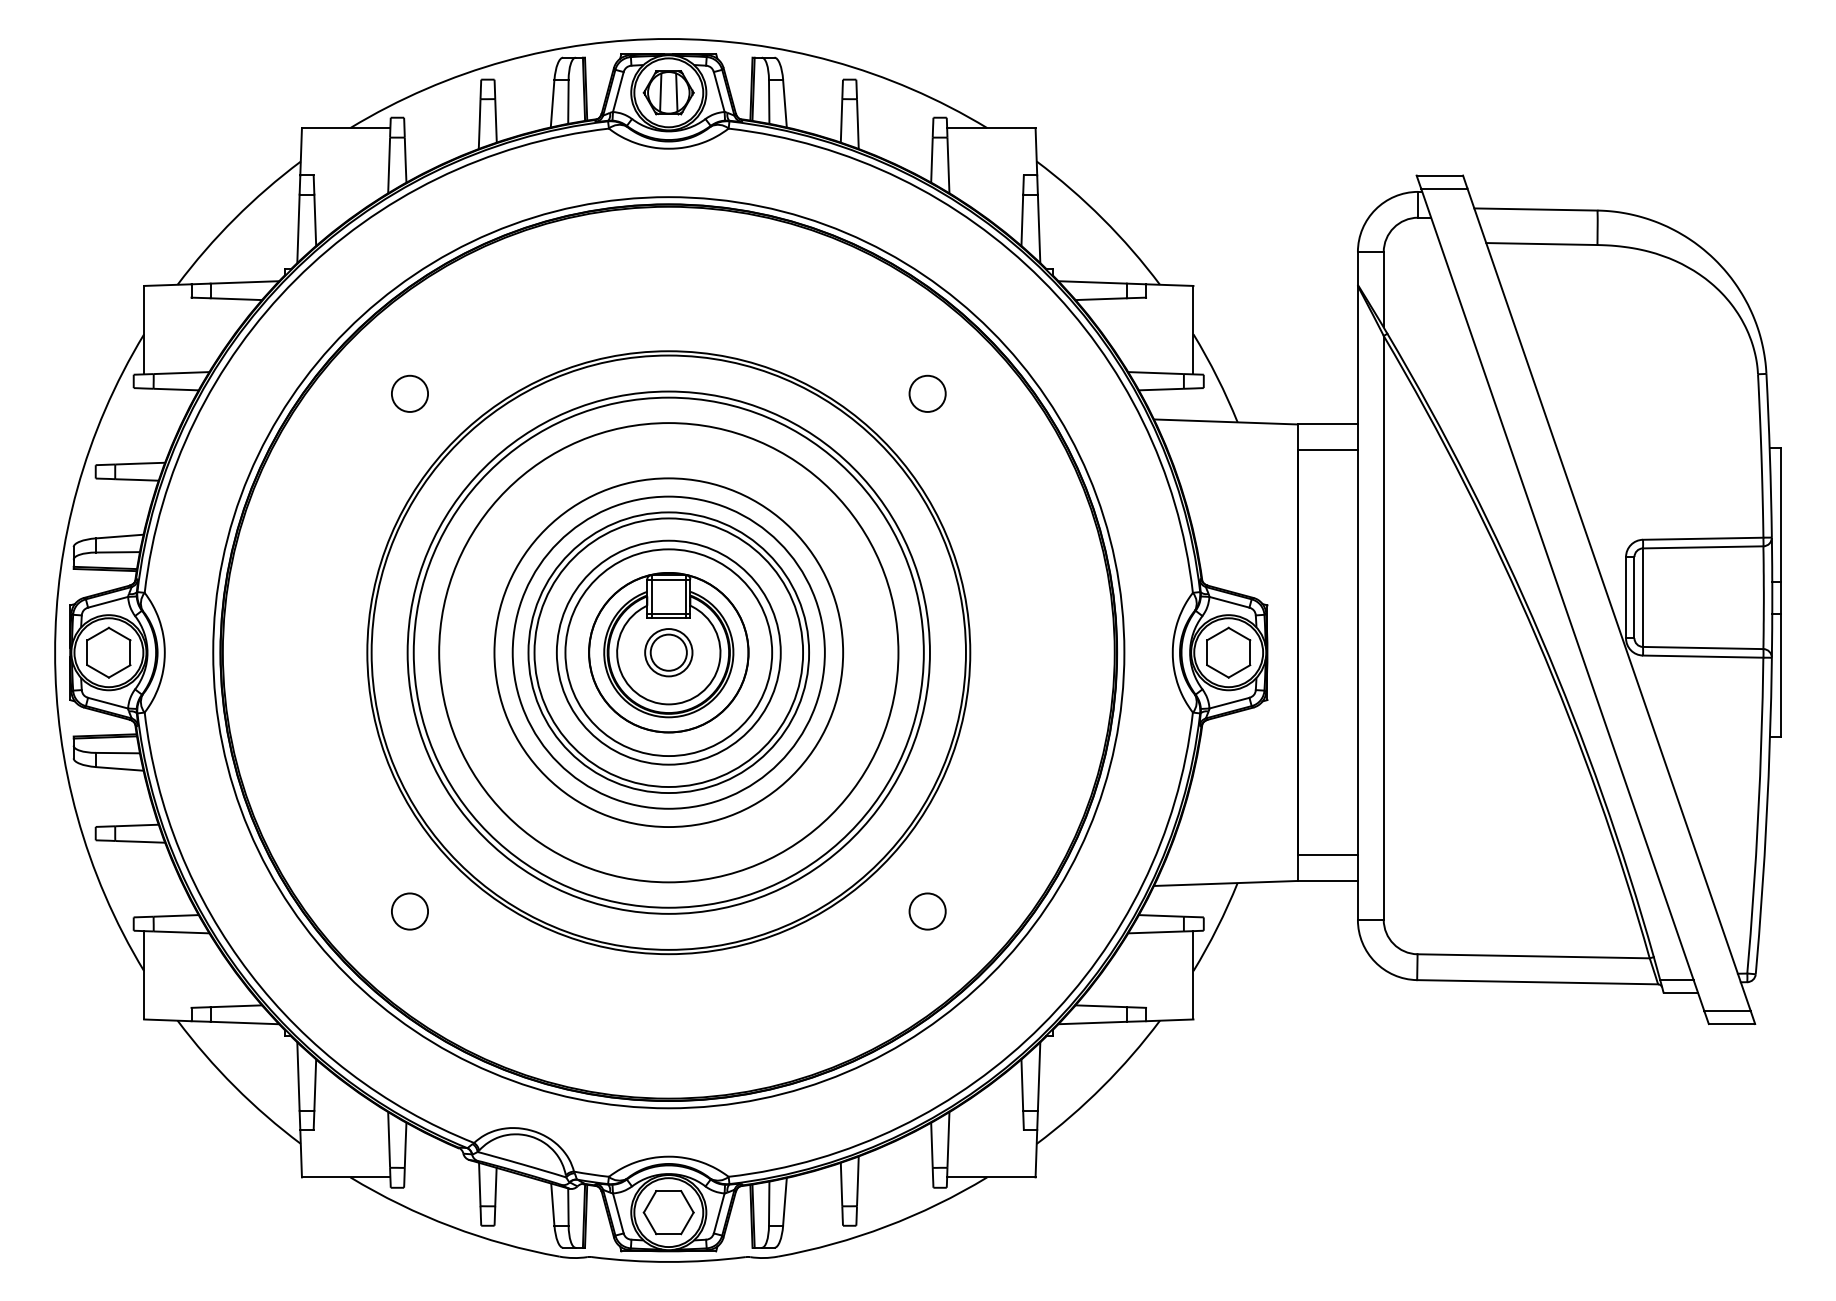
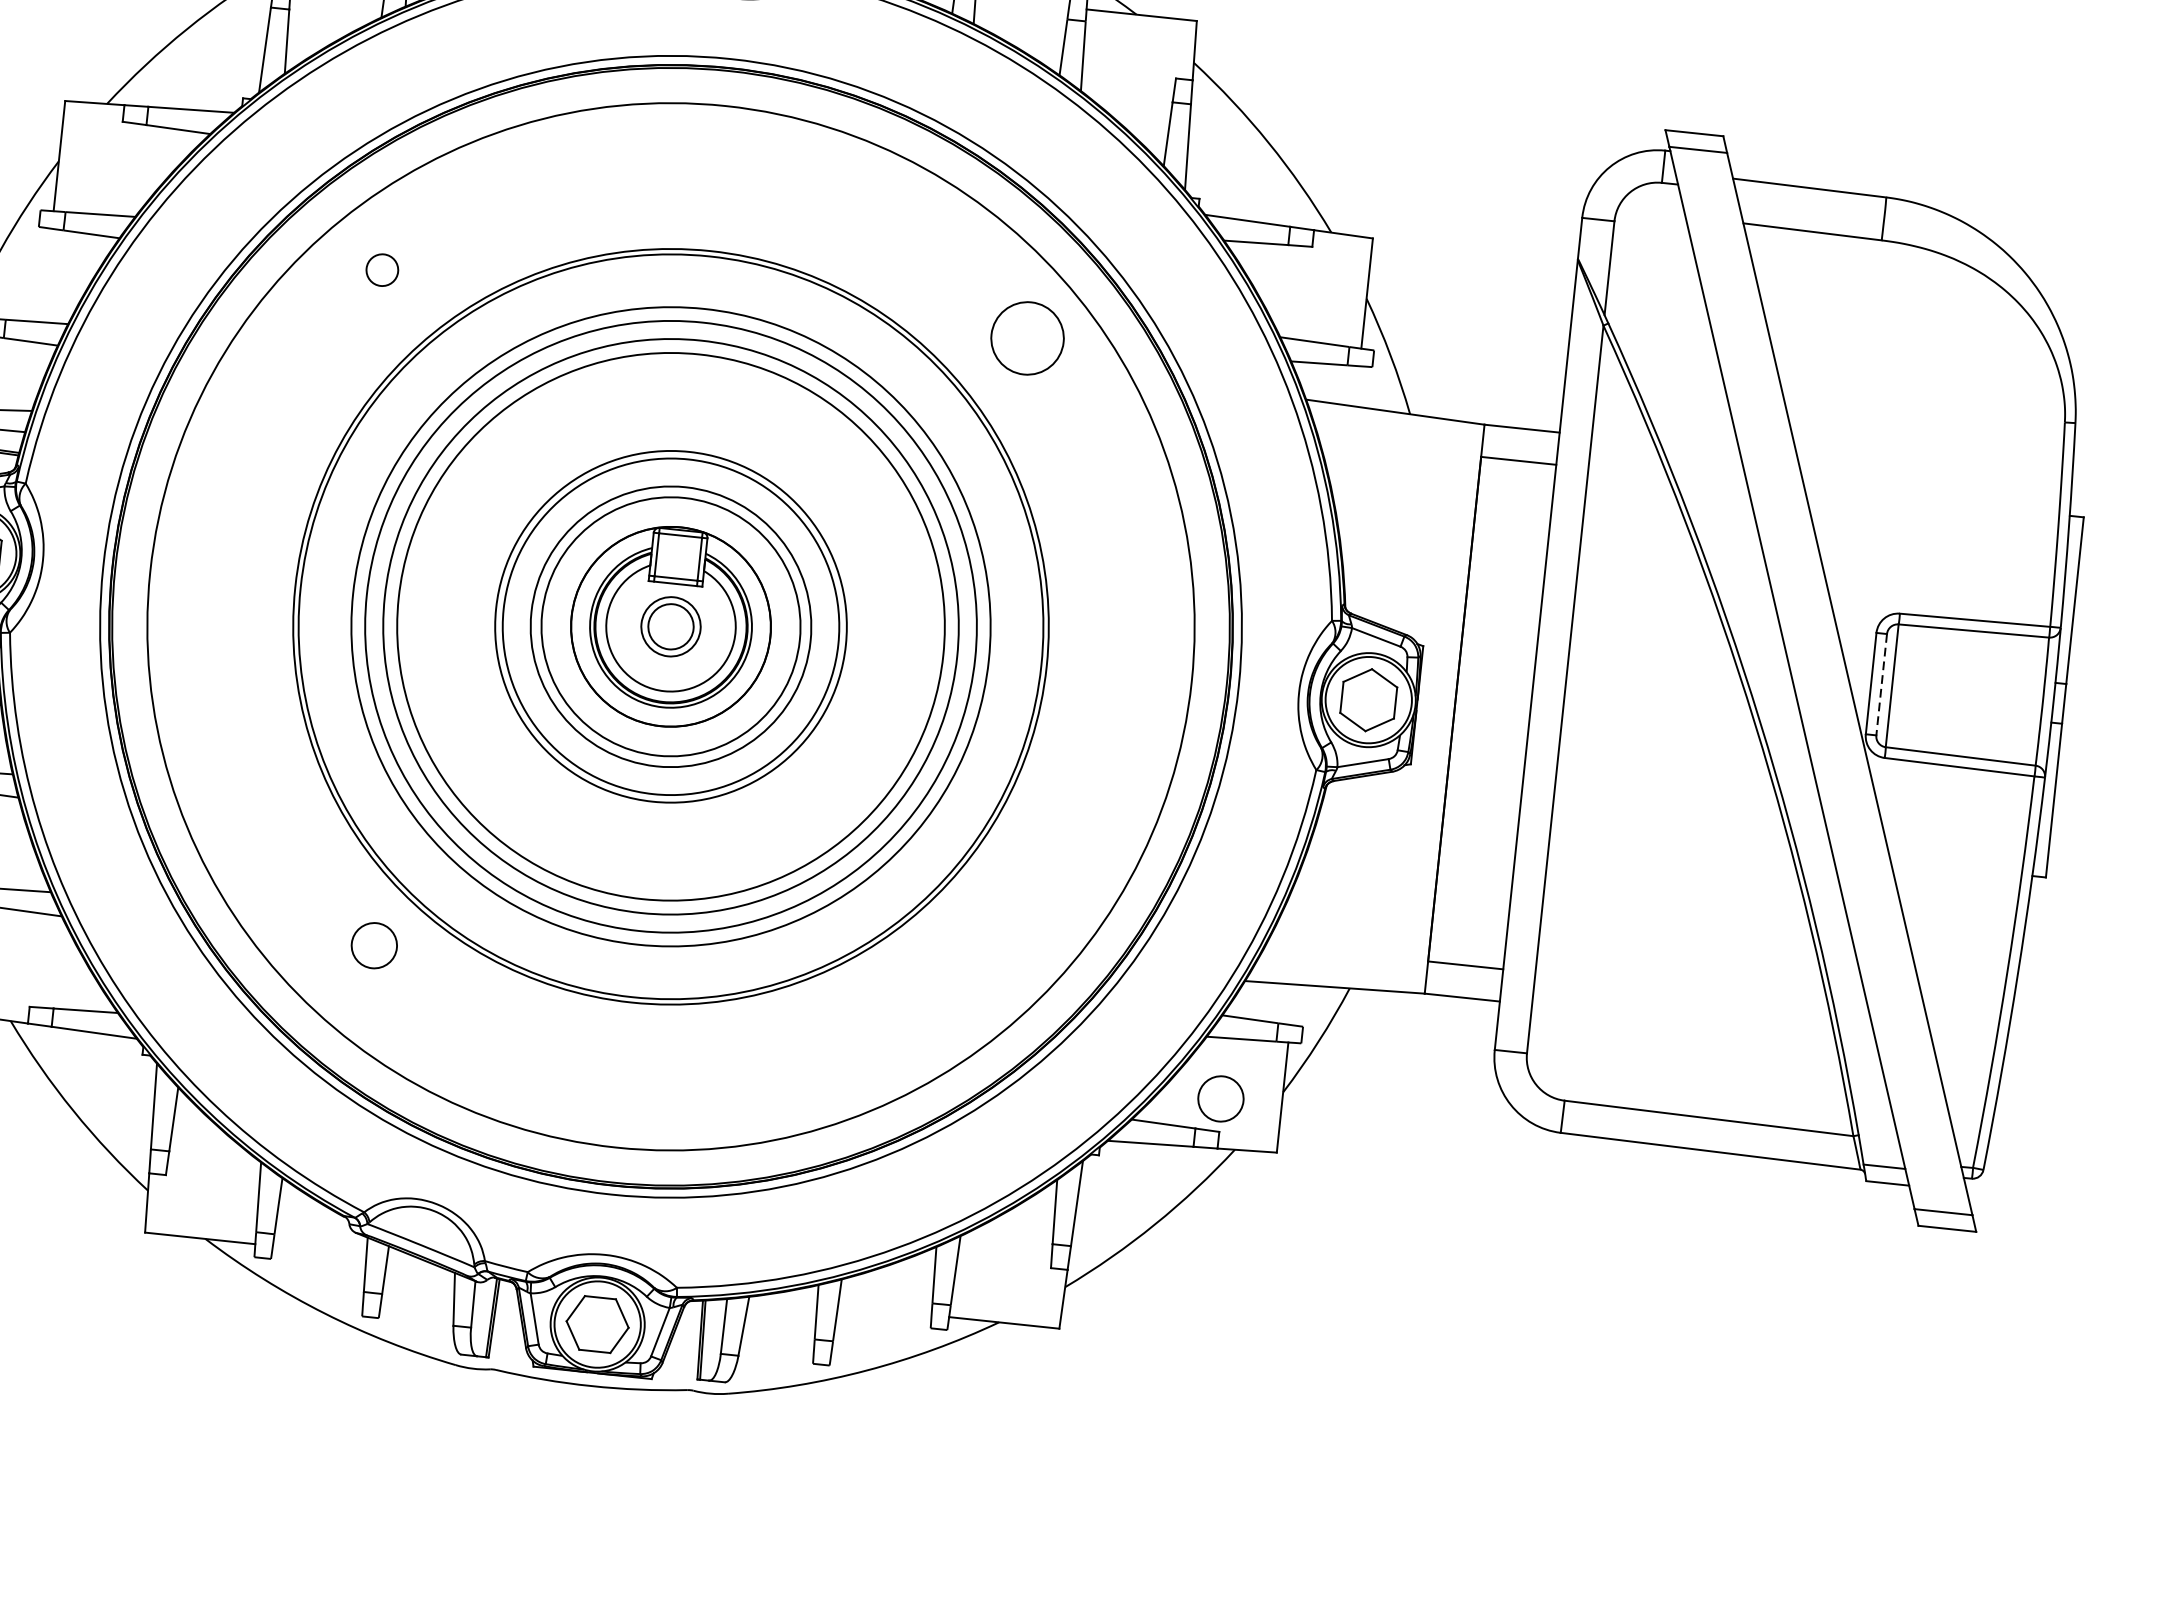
circle: (409, 393) -> (381, 269), size x0.7
circle: (927, 393) -> (1027, 337), size x1.6
line: (1634, 597) -> (1881, 684), solid -> dashed
circle: (668, 652) -> (670, 626), size x1.4
circle: (668, 652) -> (670, 626), size x1.4
circle: (668, 652) -> (670, 626), size x1.6
circle: (409, 911) -> (373, 945), moved
circle: (927, 911) -> (1220, 1098), moved

